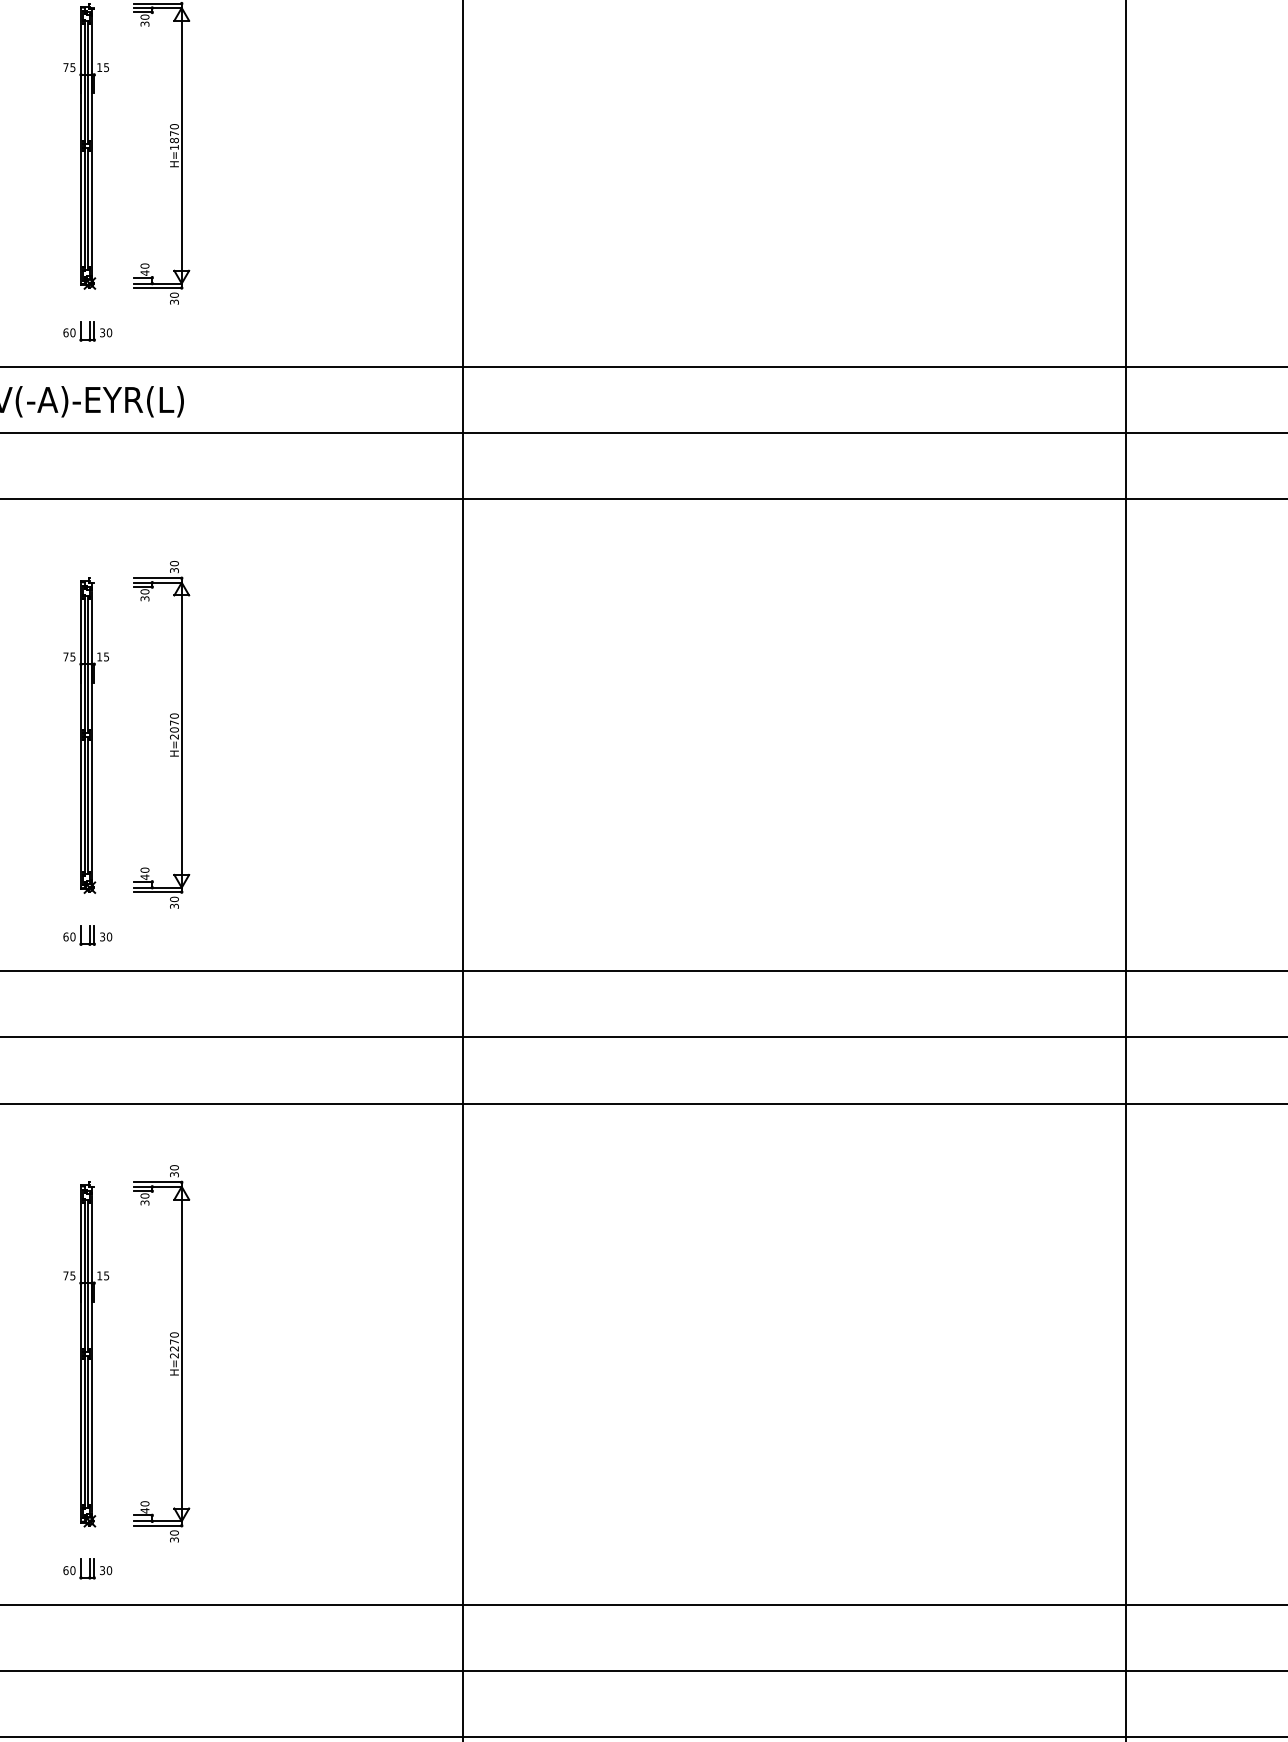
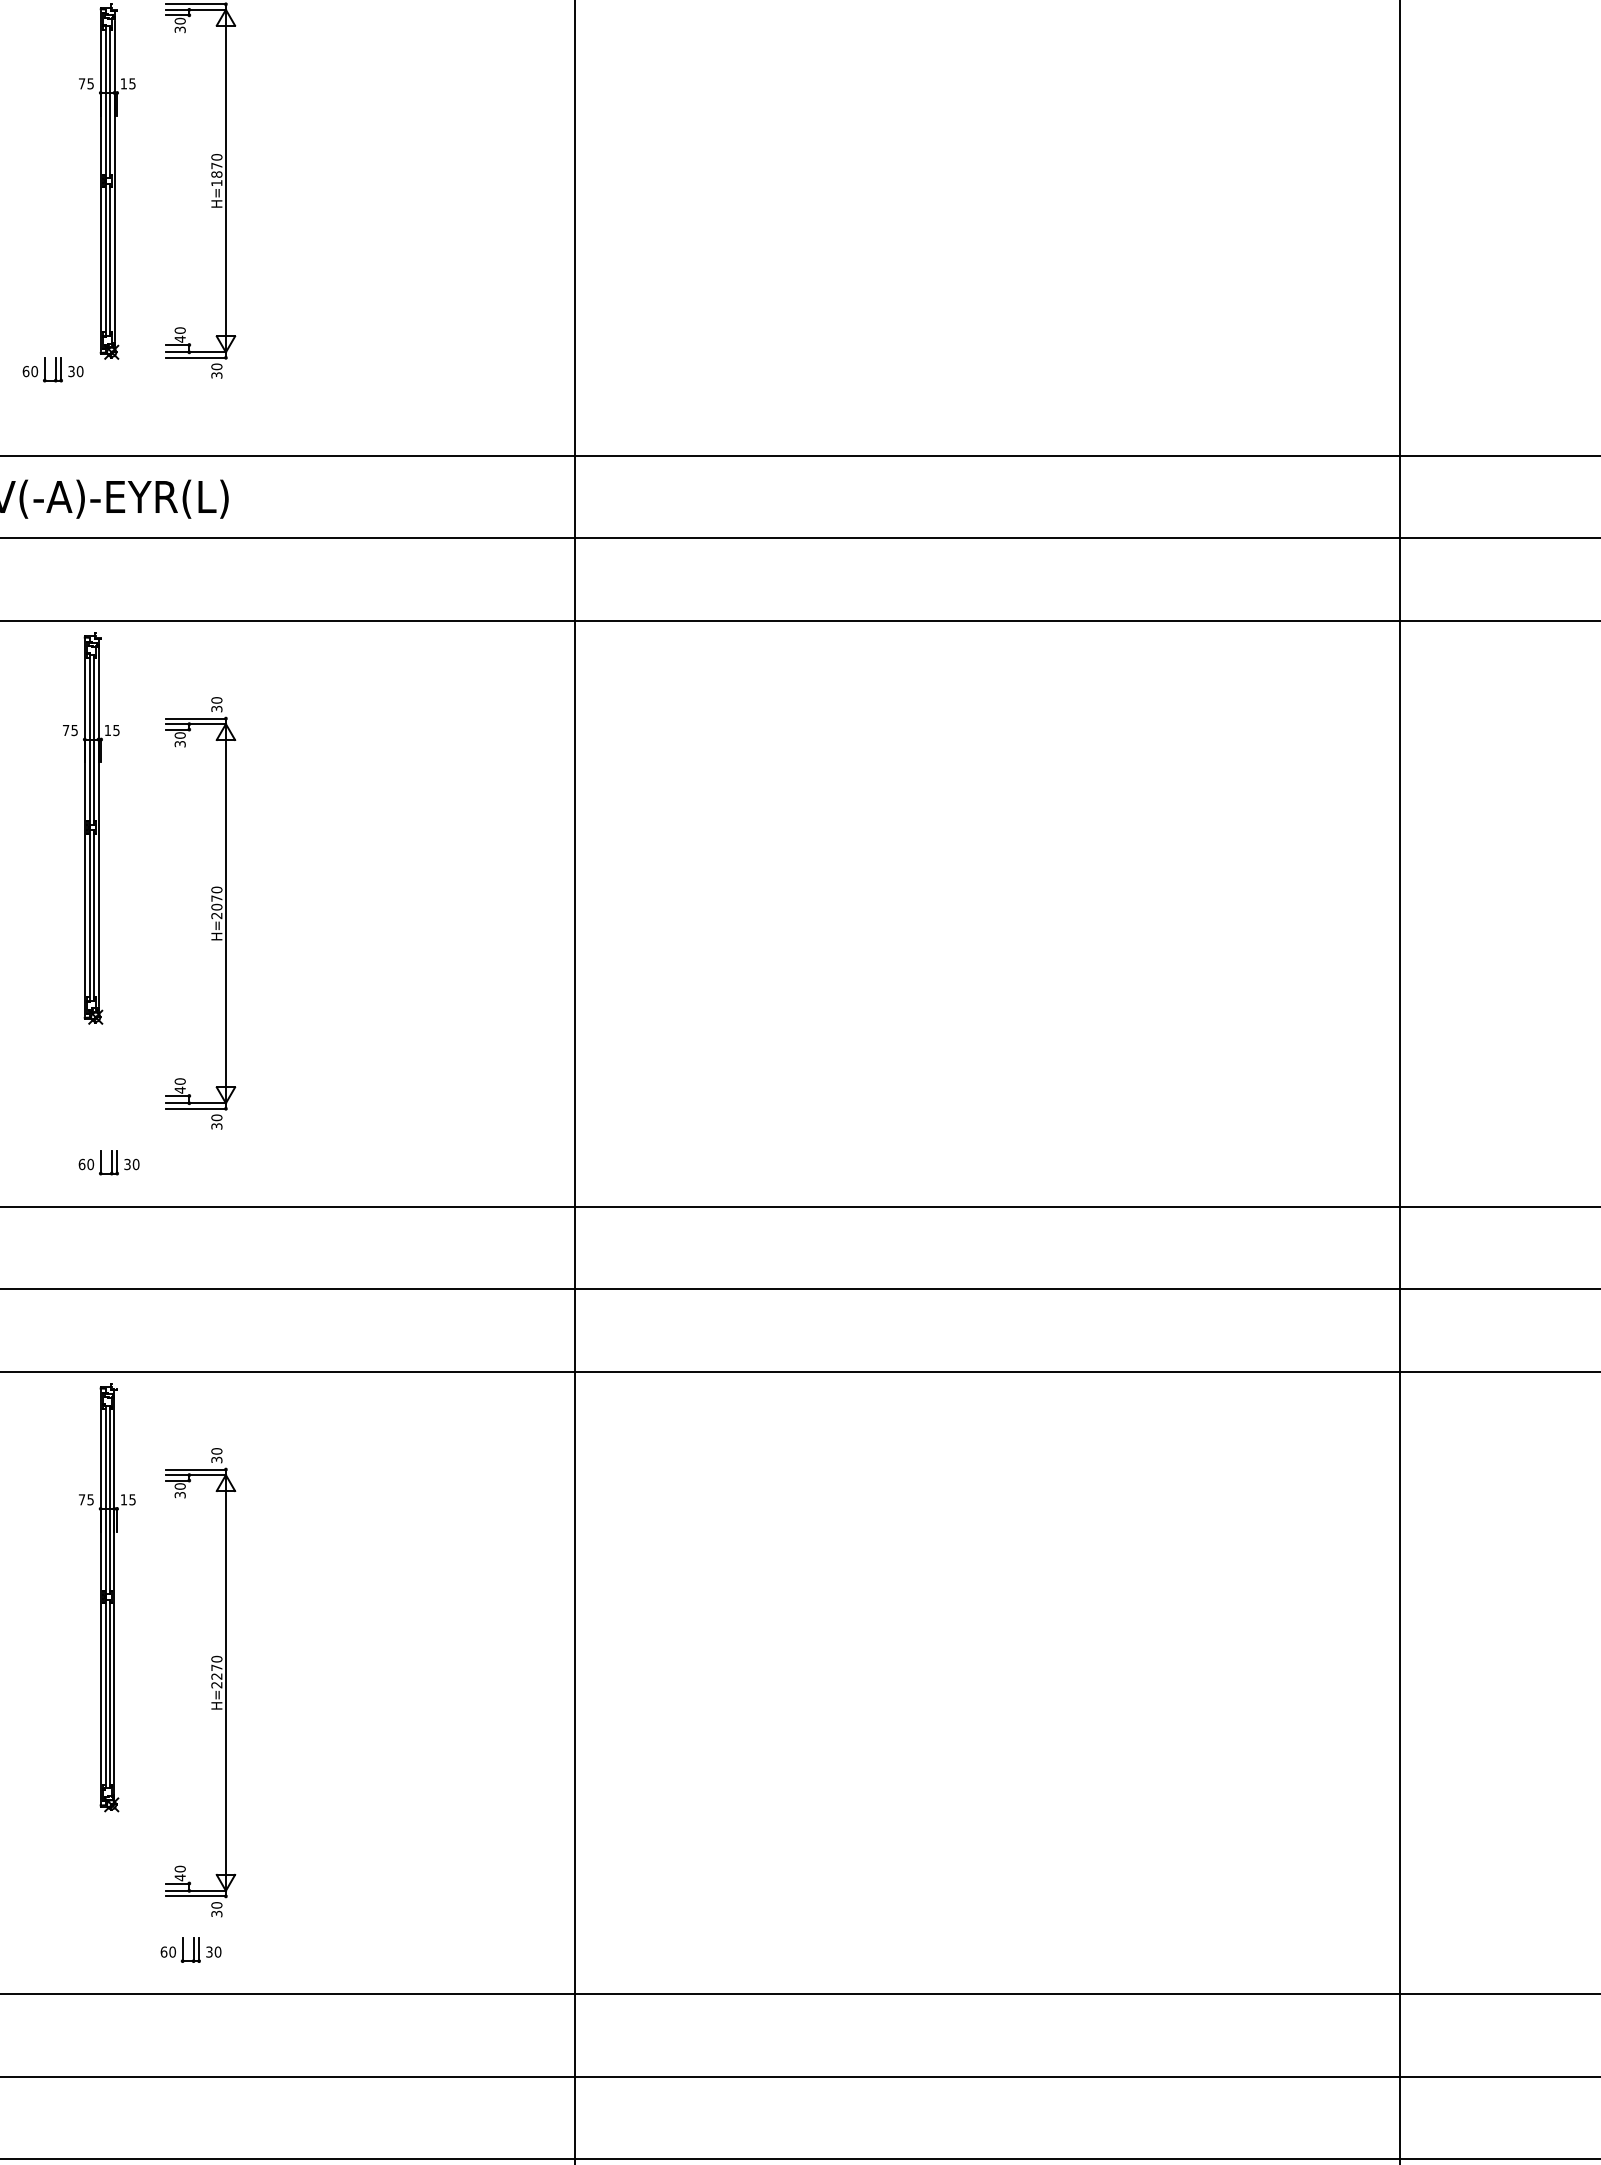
part: (87, 331) -> (52, 369), moved
part: (86, 735) -> (91, 828), moved
part: (86, 1354) -> (107, 1597), moved
part: (87, 1568) -> (190, 1949), moved

